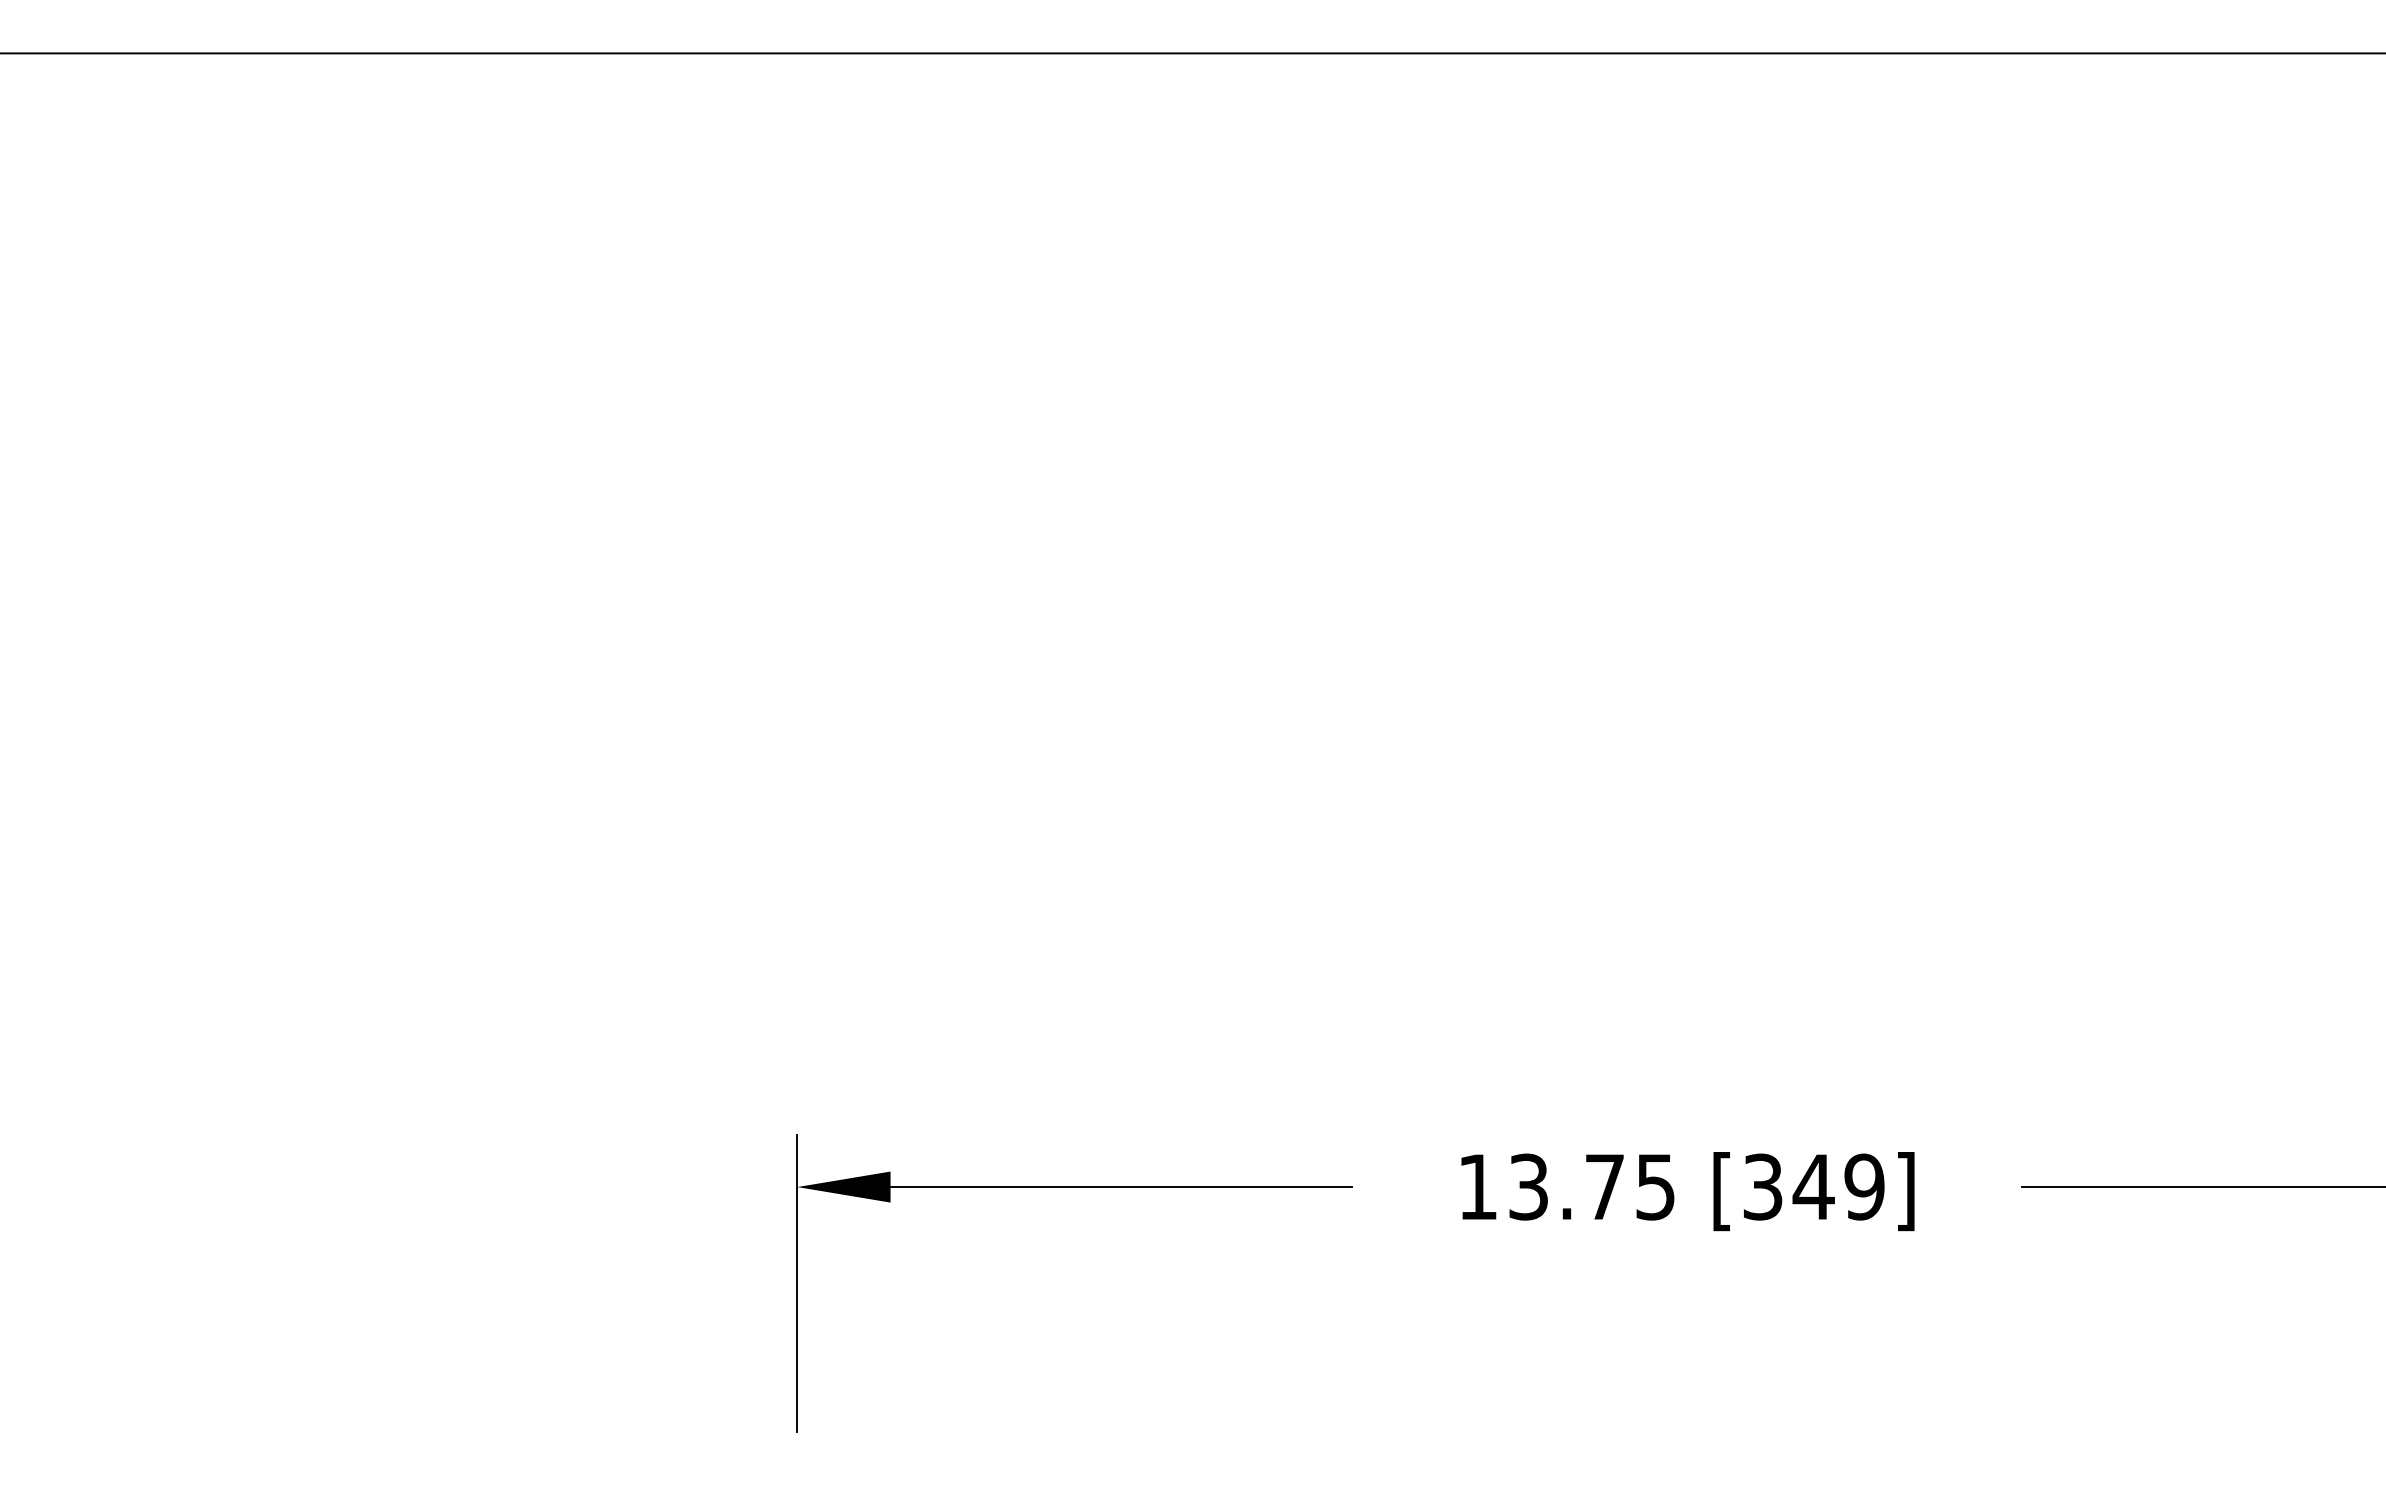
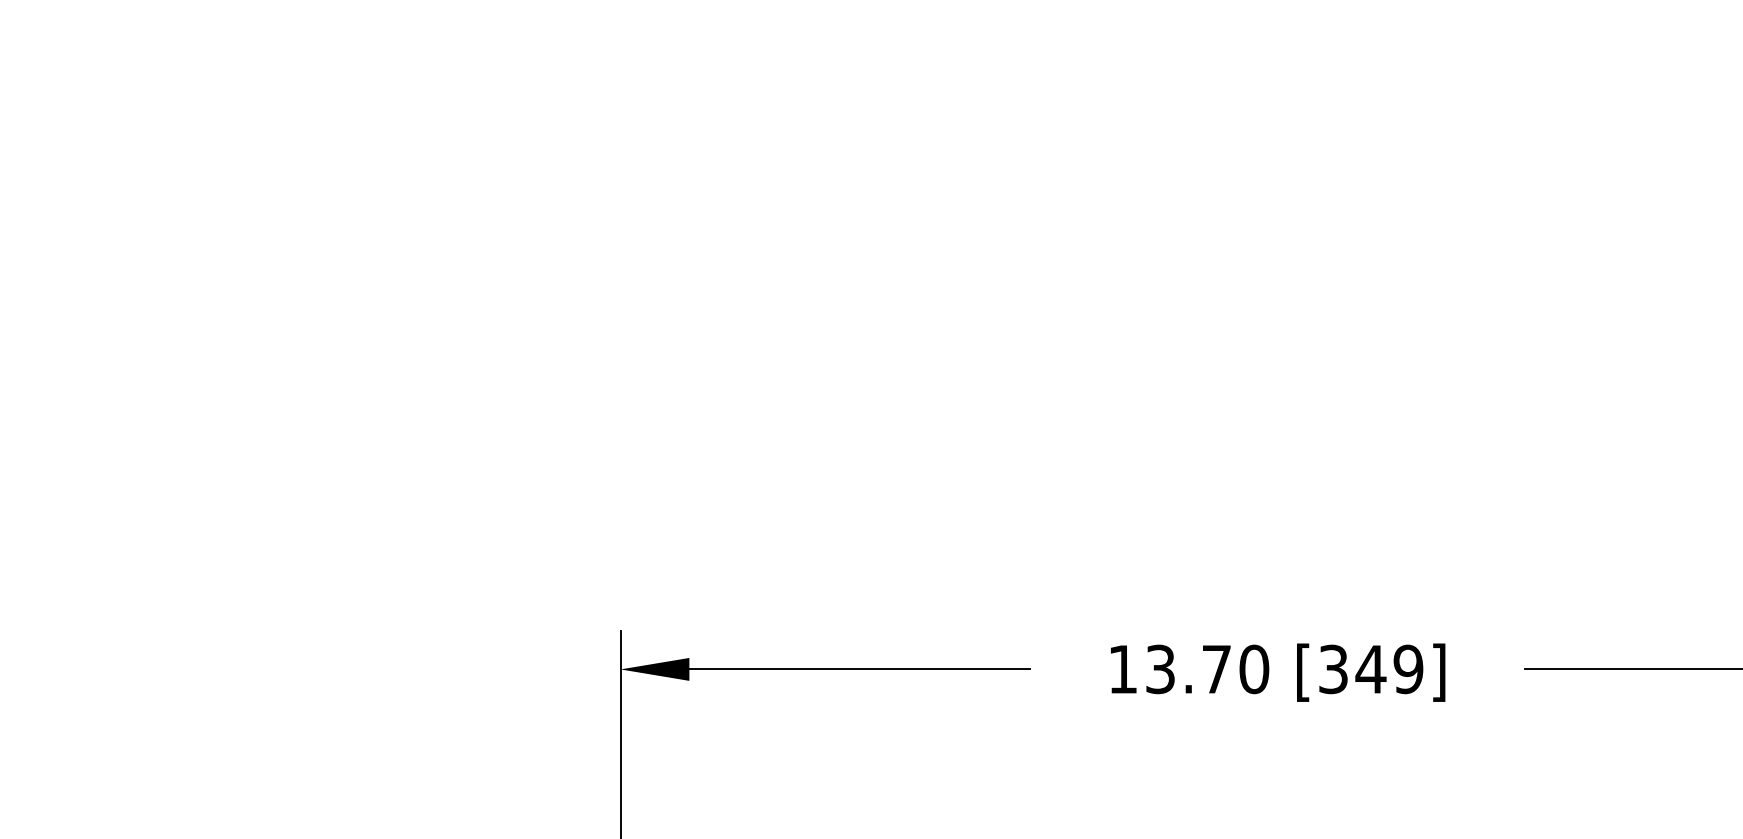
text: (1655, 1186) -> (1254, 668), 13.75 -> 13.70

